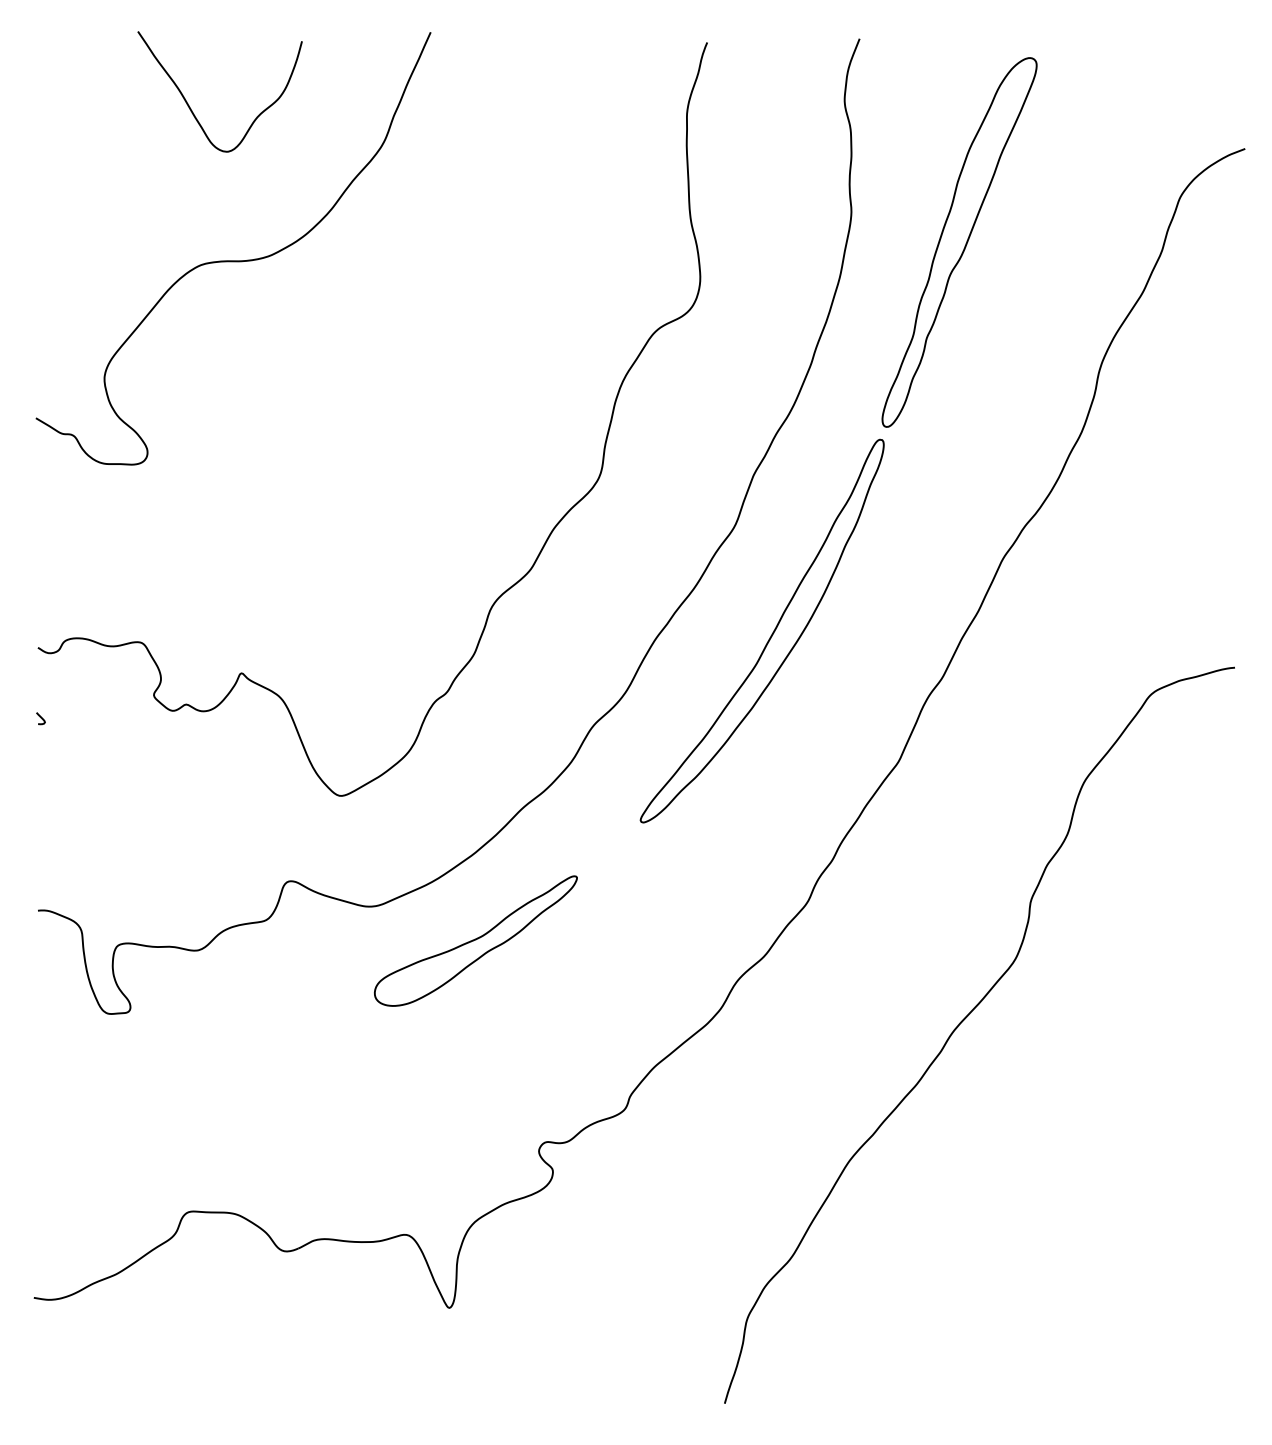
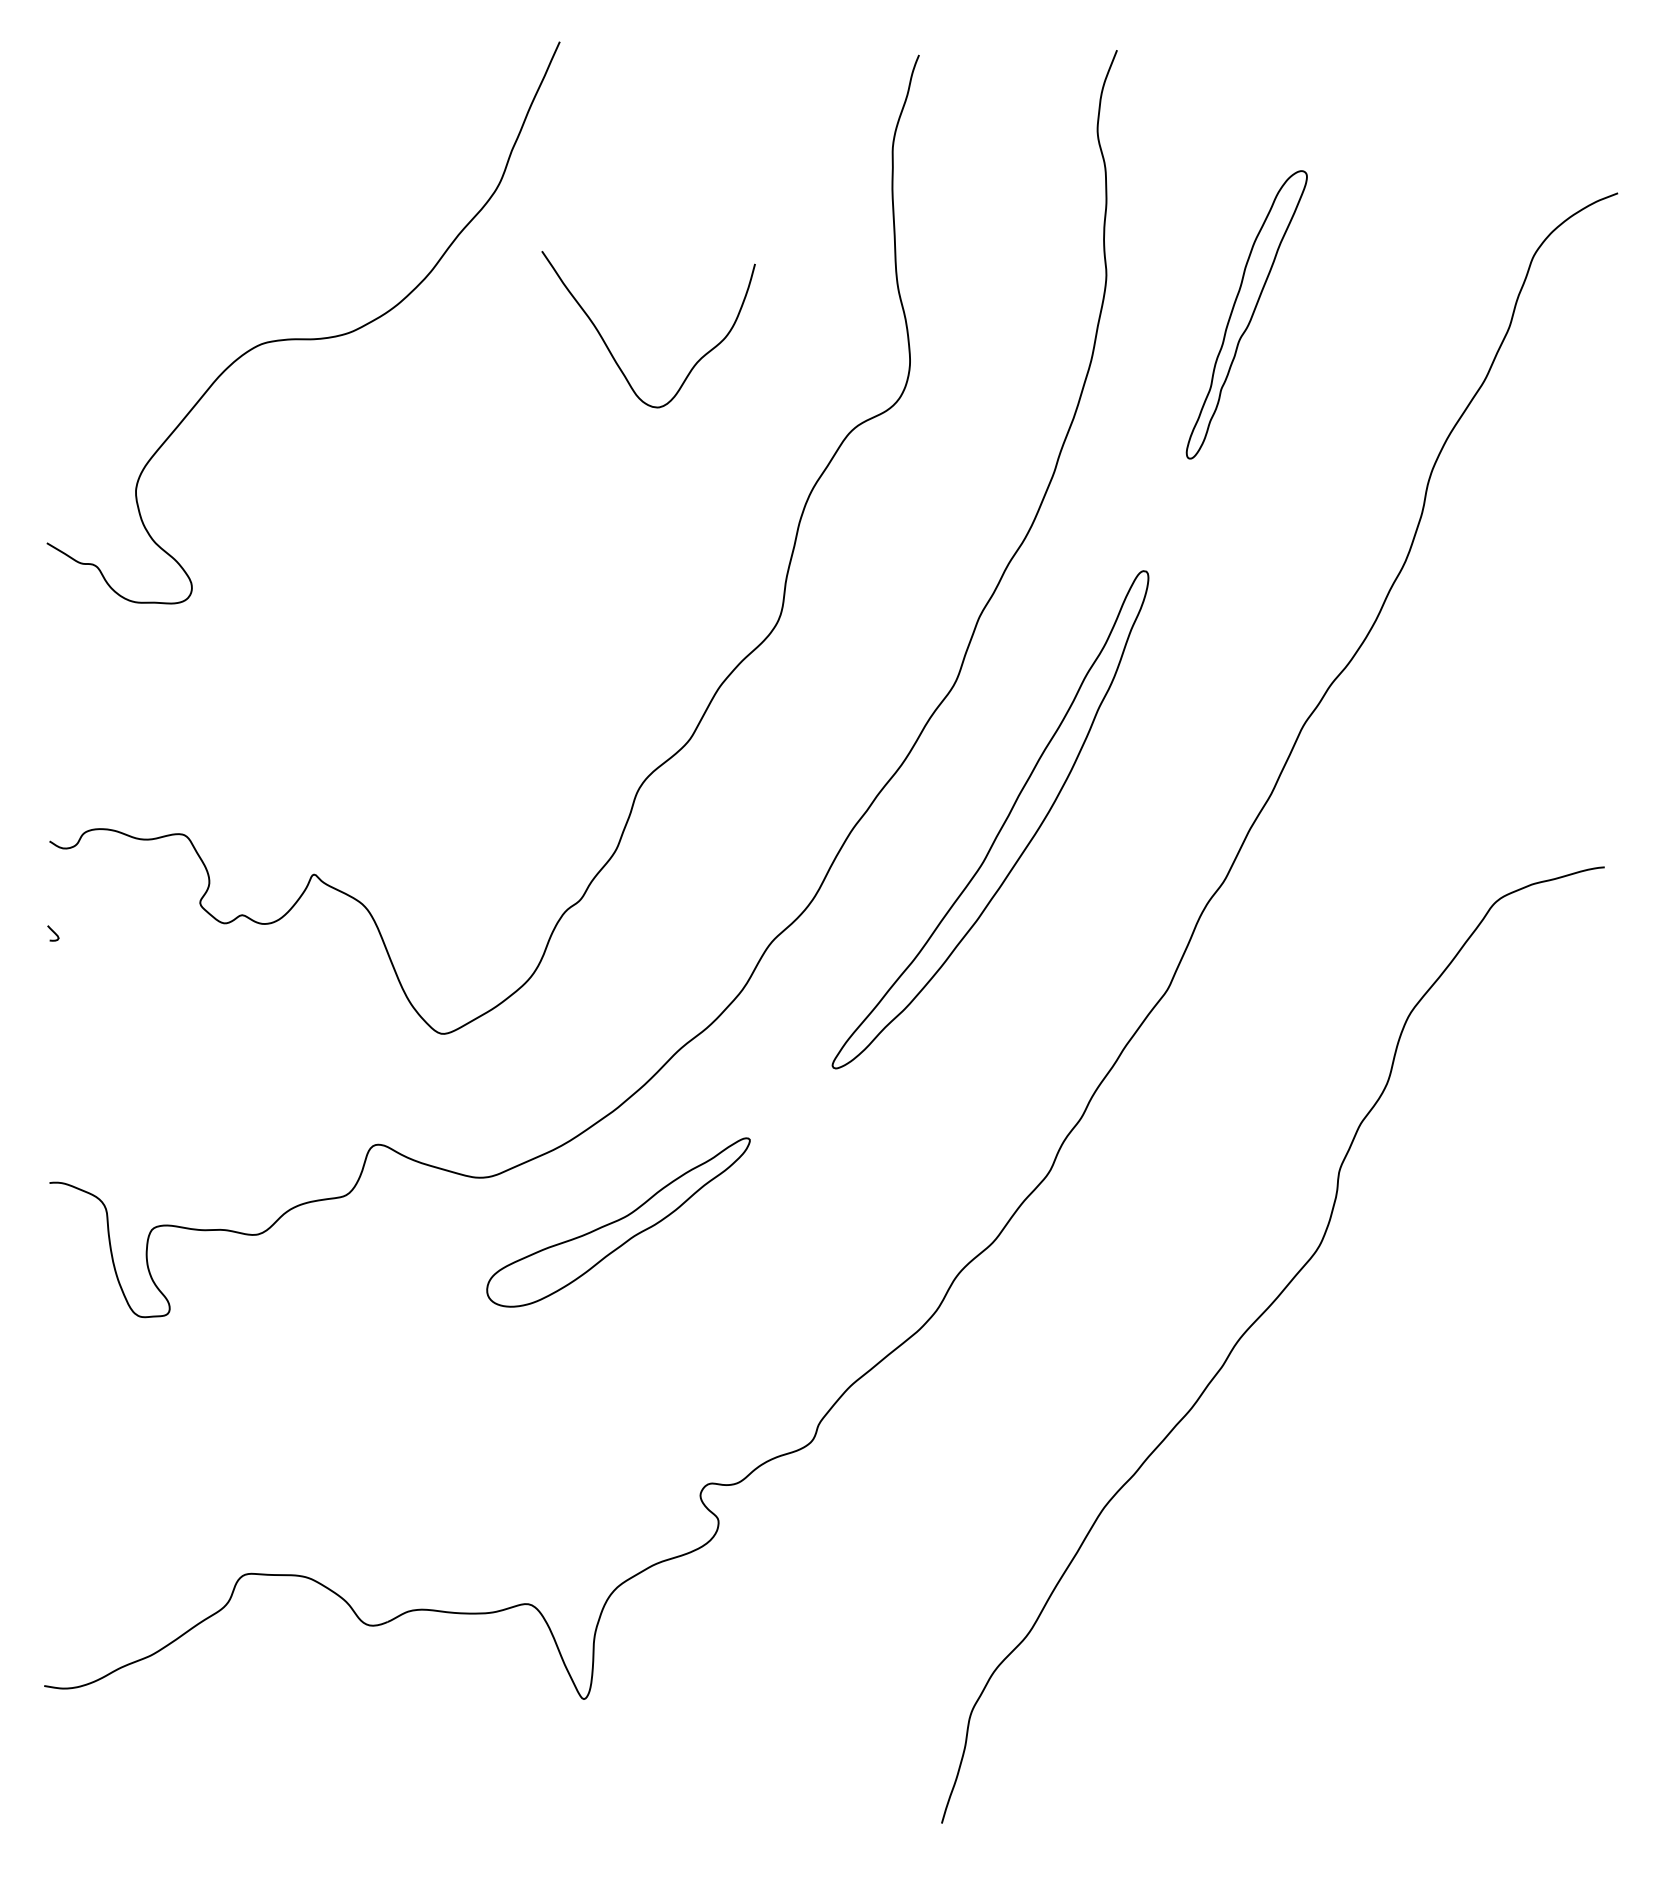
curve: (191, 108) -> (611, 351), moved
part: (959, 242) -> (1246, 314), size x0.6

